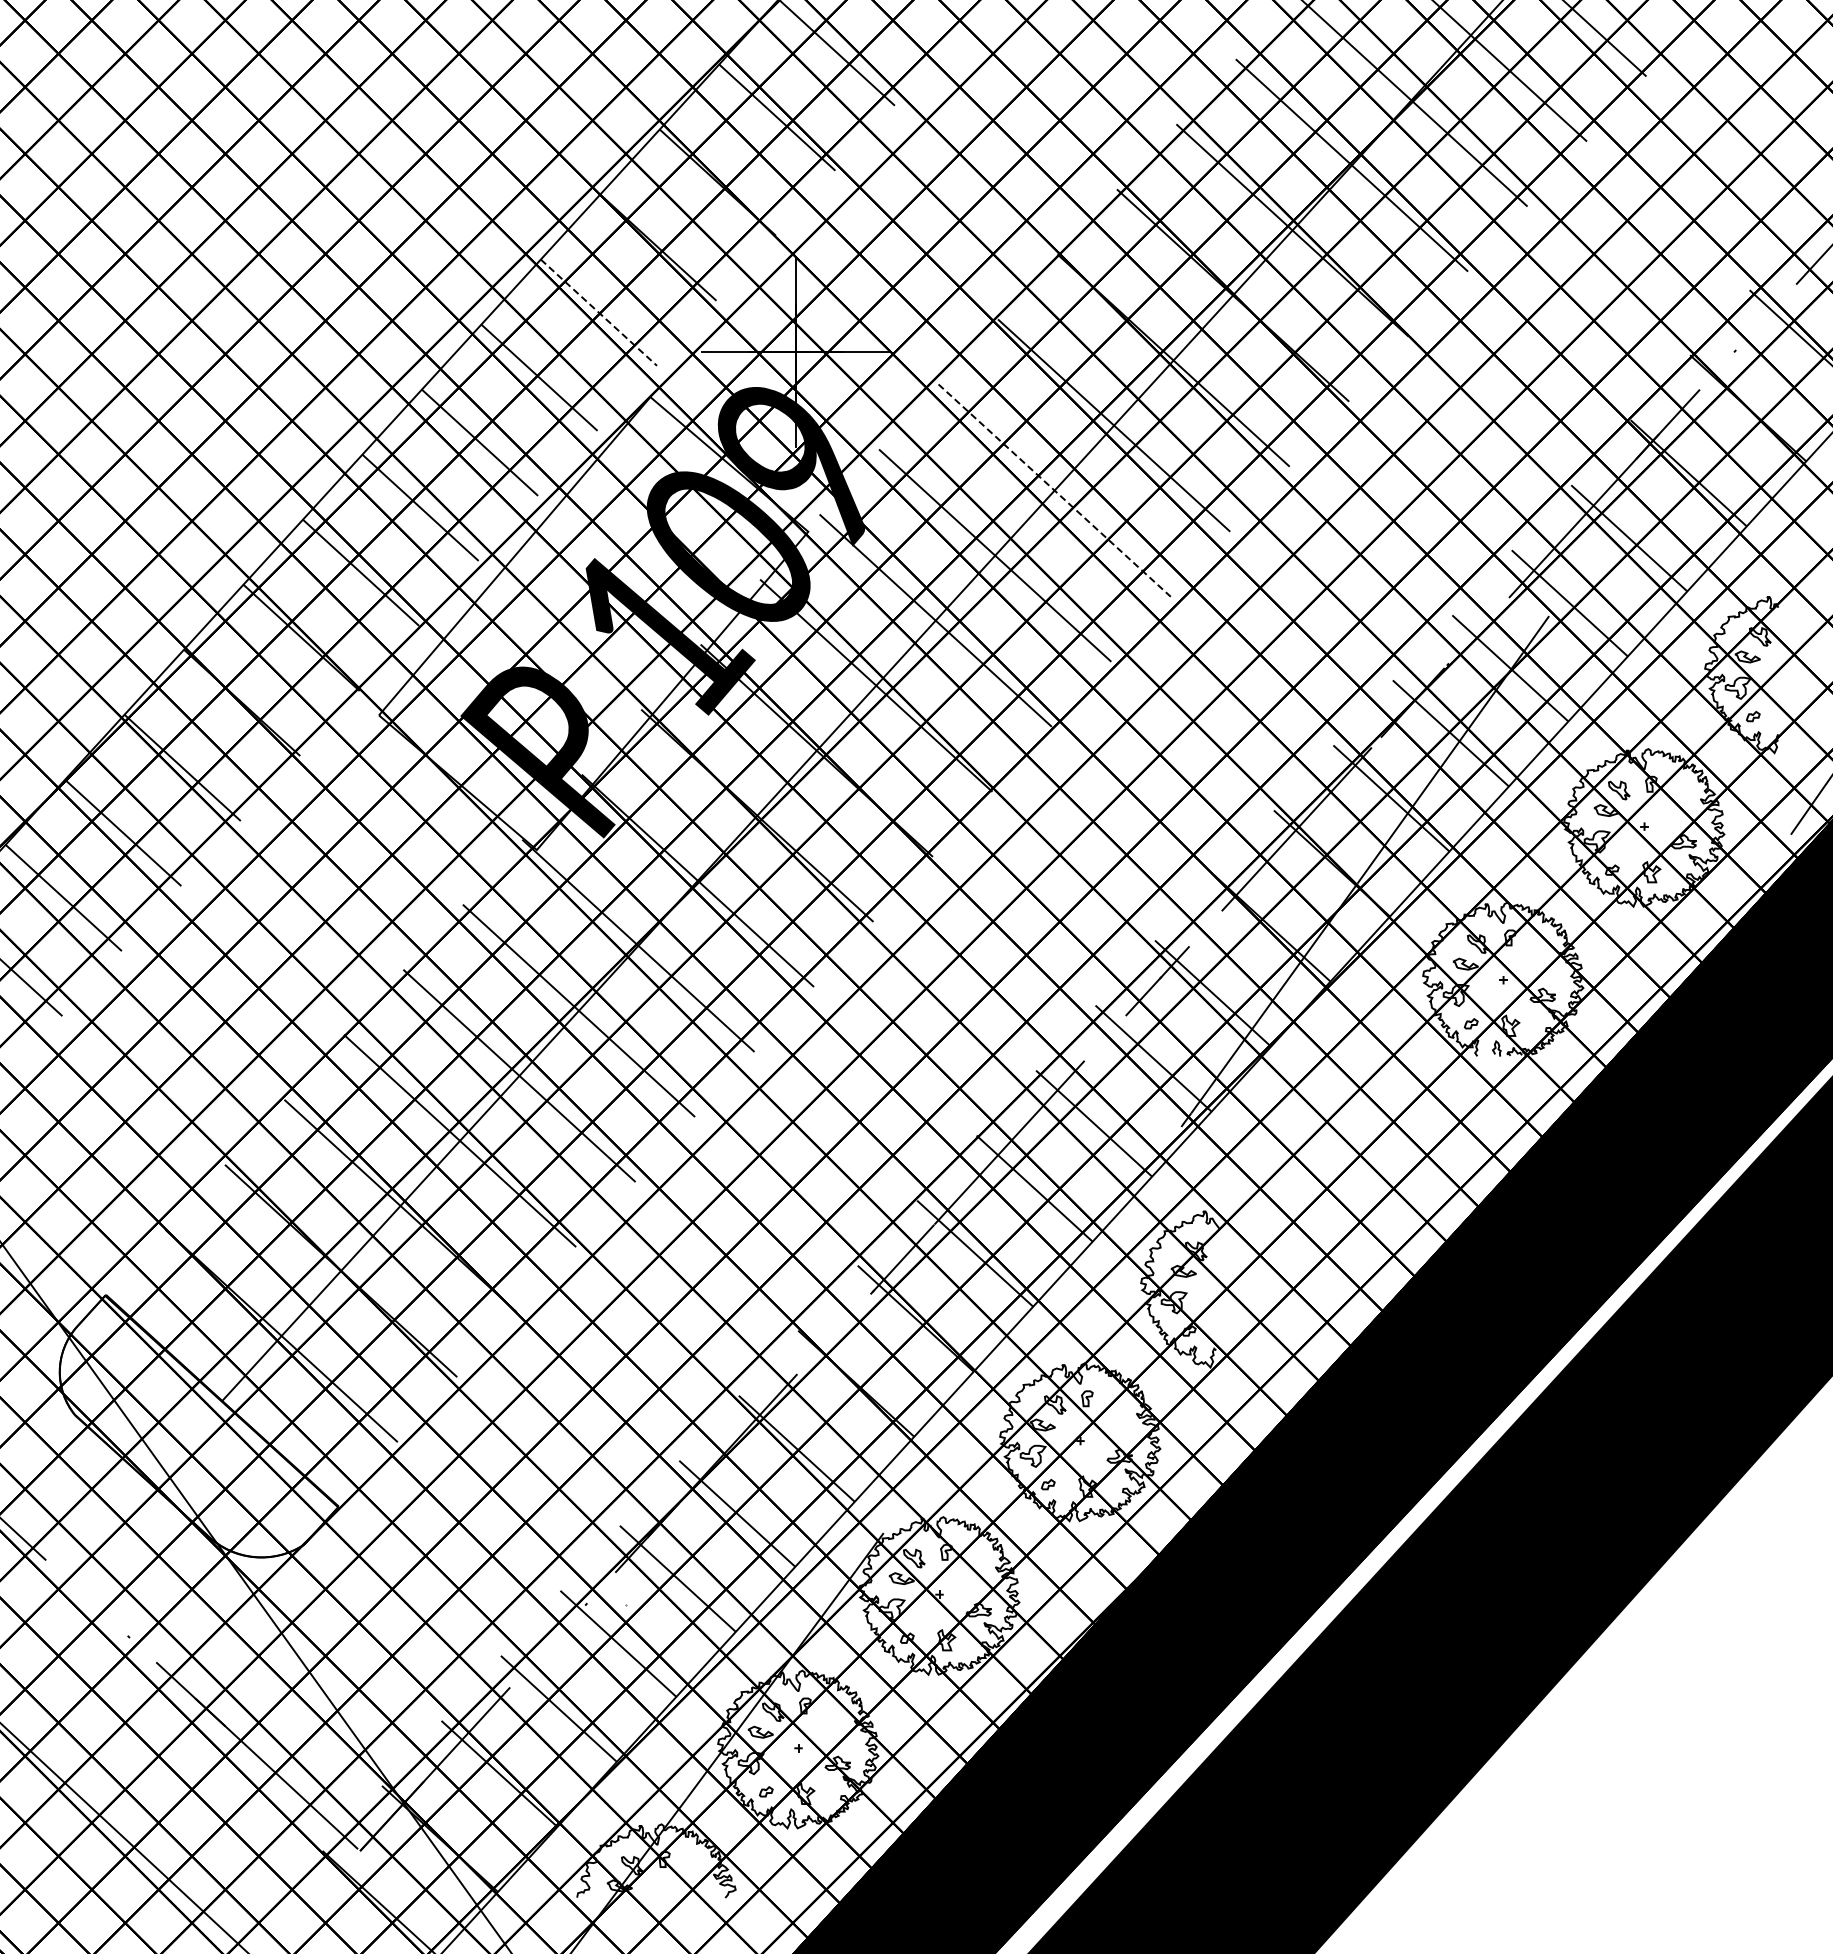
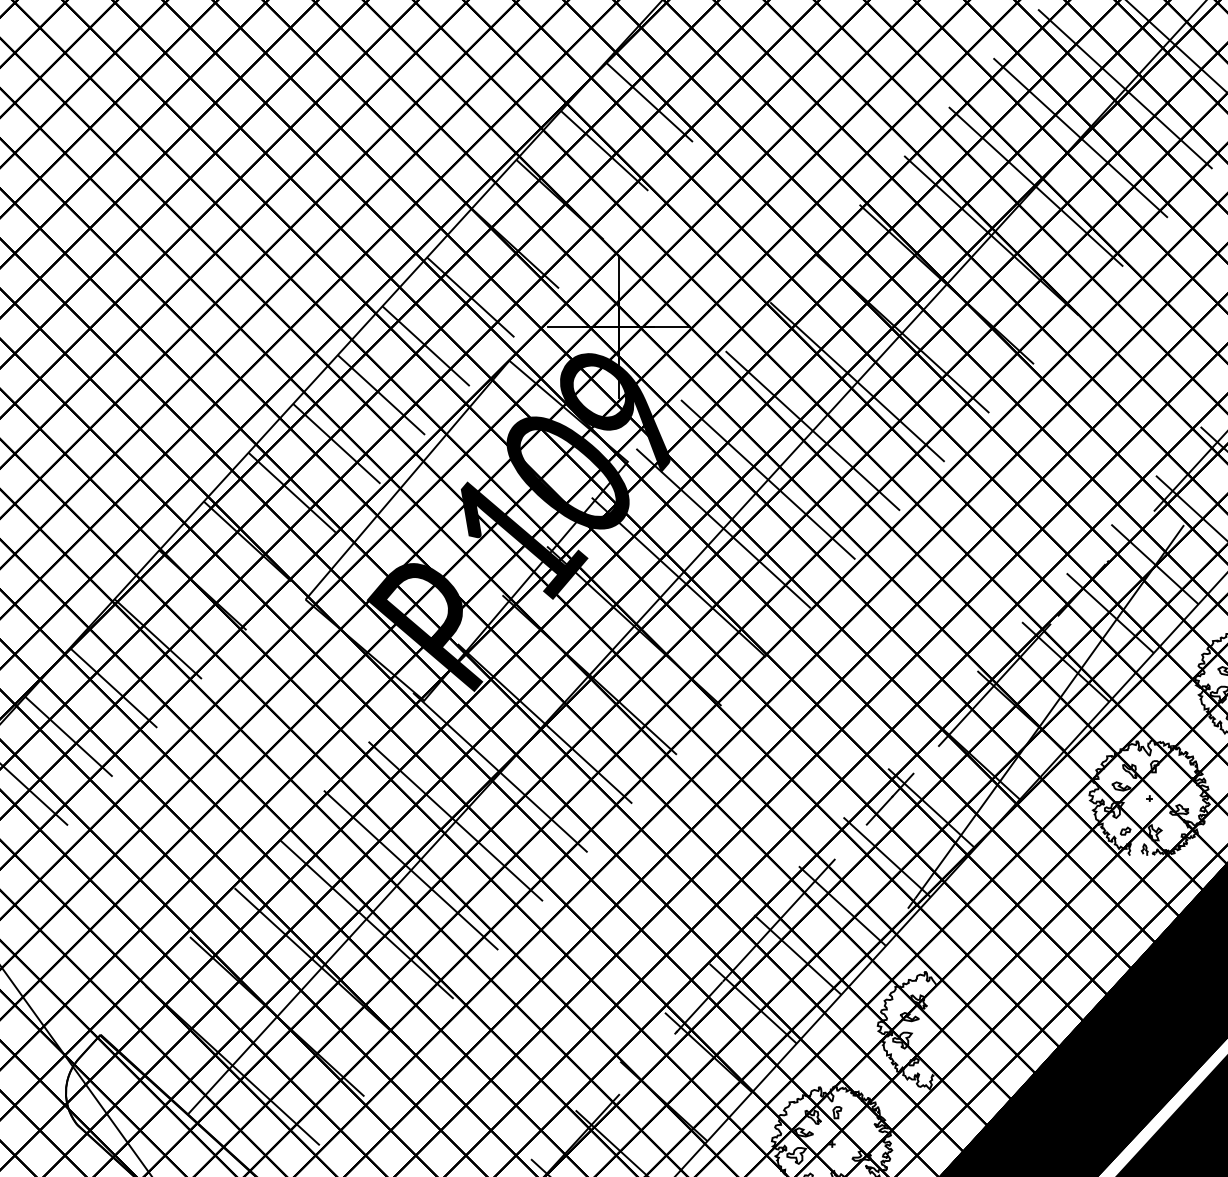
line: (598, 312) -> (470, 297), dashed -> solid
line: (1055, 490) -> (813, 430), dashed -> solid

